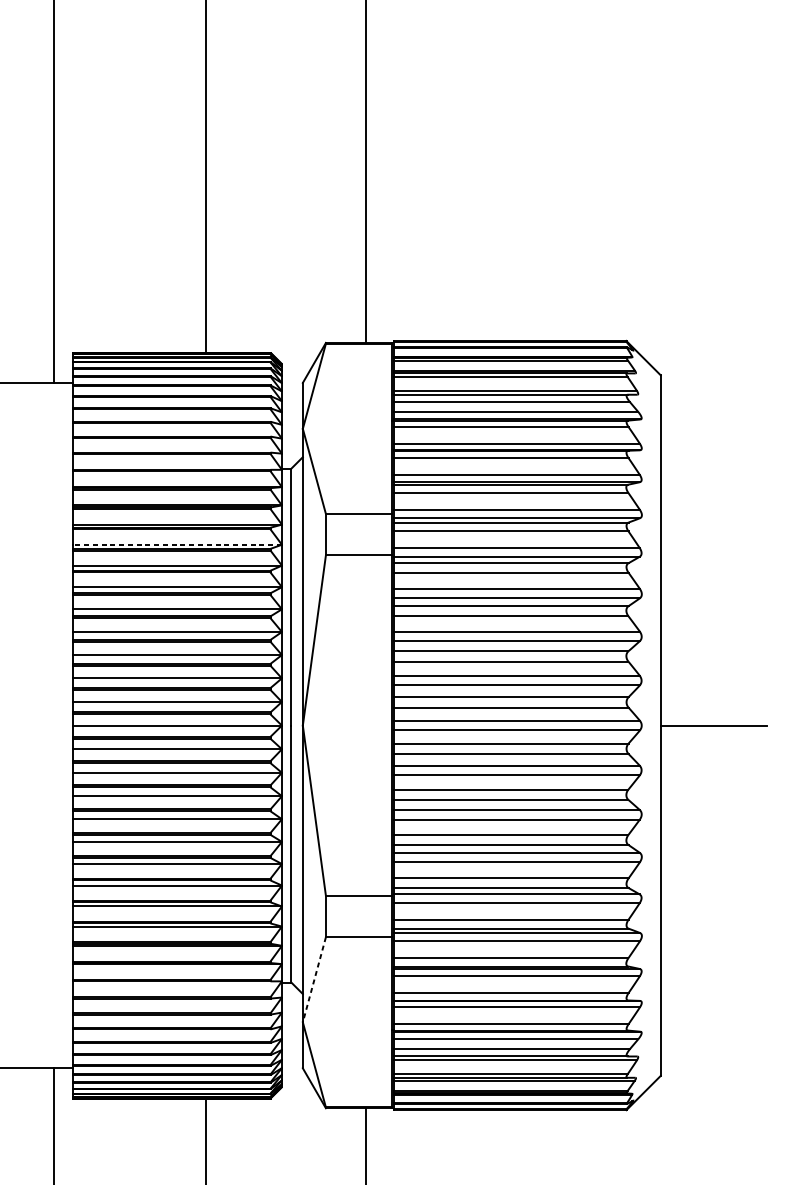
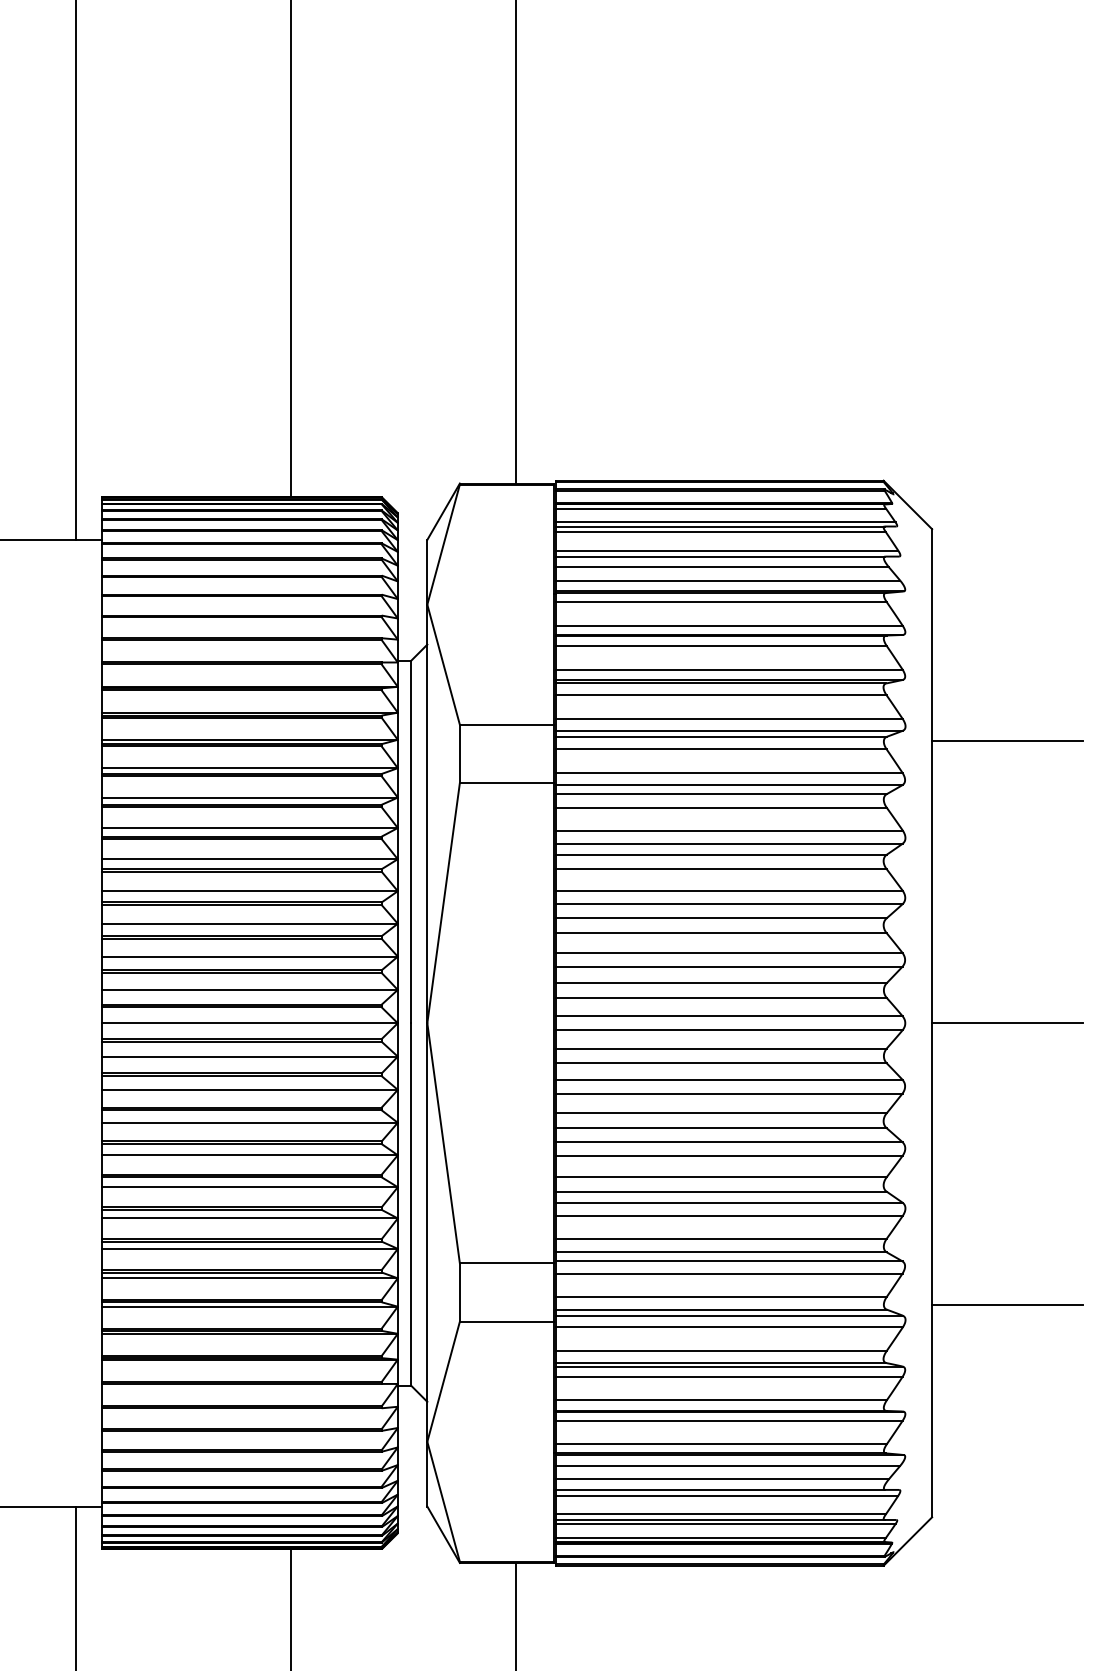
line: (714, 525) -> (1007, 741), added
line: (177, 544) -> (250, 768), dashed -> solid
line: (714, 925) -> (1007, 1305), added
line: (314, 980) -> (443, 1382), dashed -> solid

